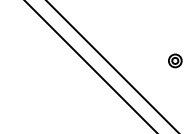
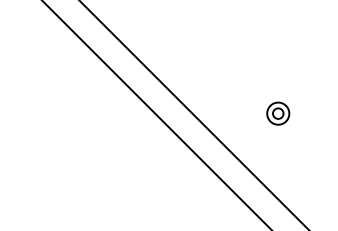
part: (175, 60) -> (278, 112), moved

